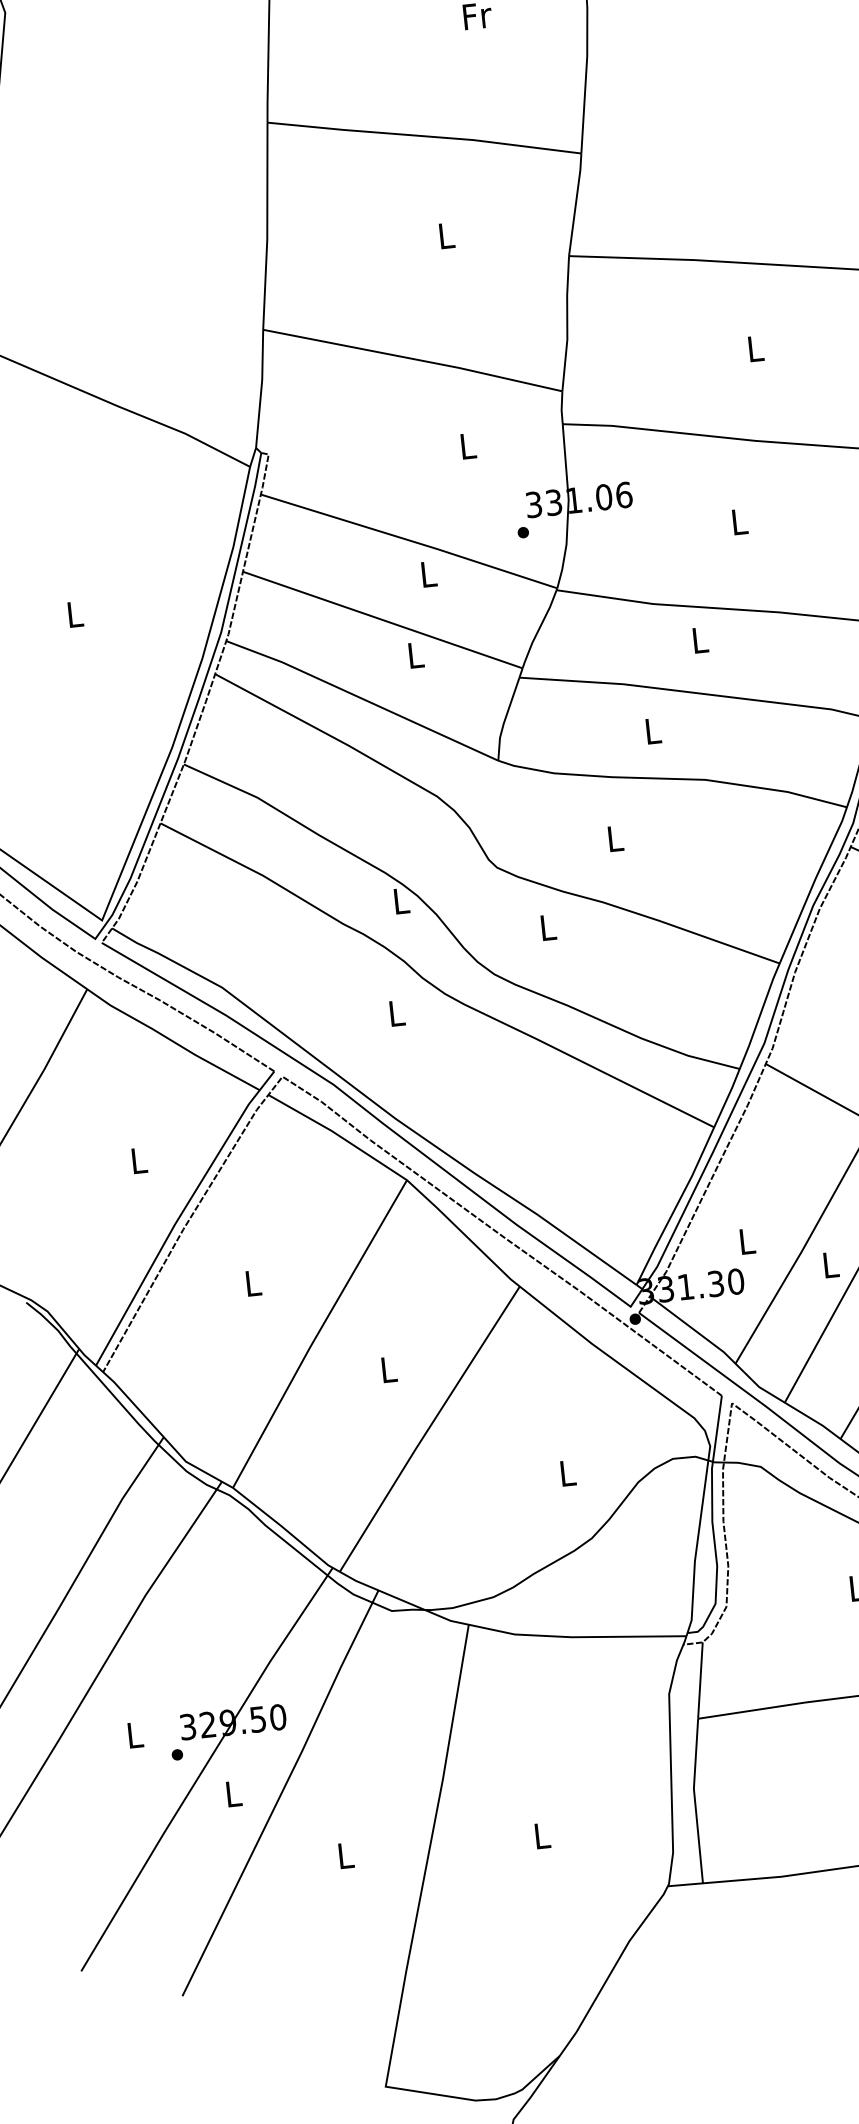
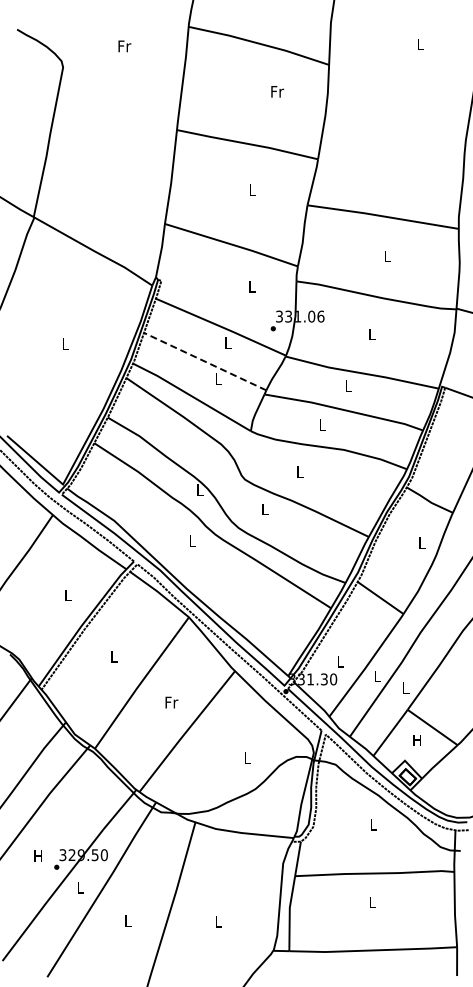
line: (383, 619) -> (205, 361), solid -> dashed
text: (388, 1369) -> (171, 702), L -> Fr
text: (132, 1733) -> (37, 855), L -> H

